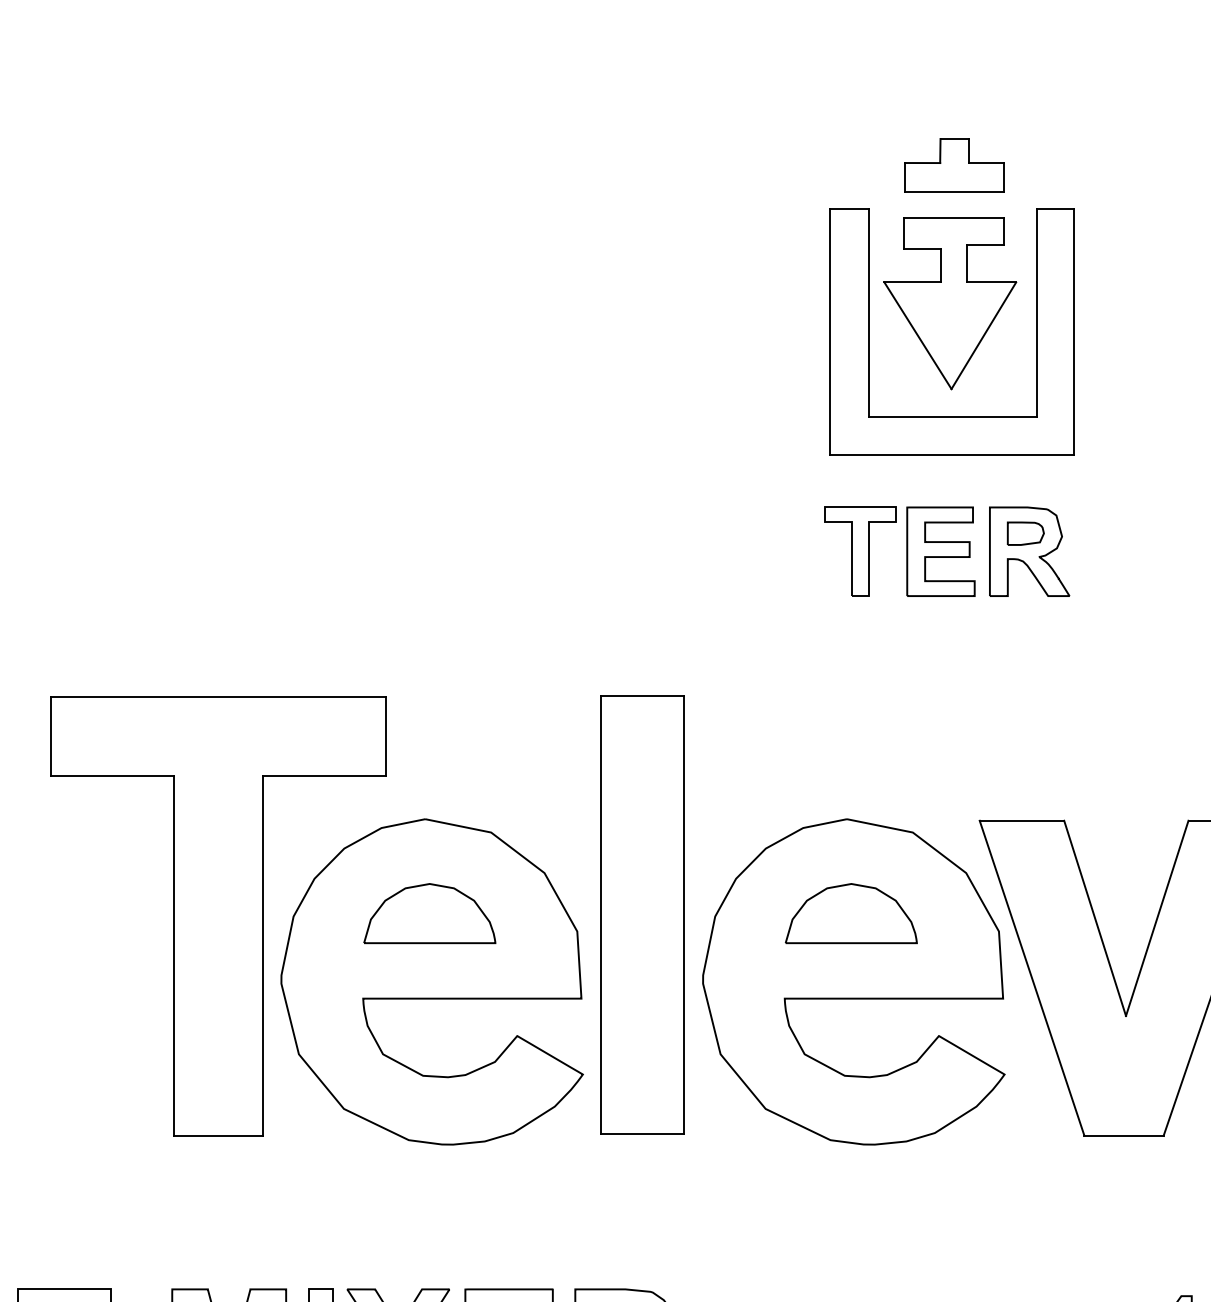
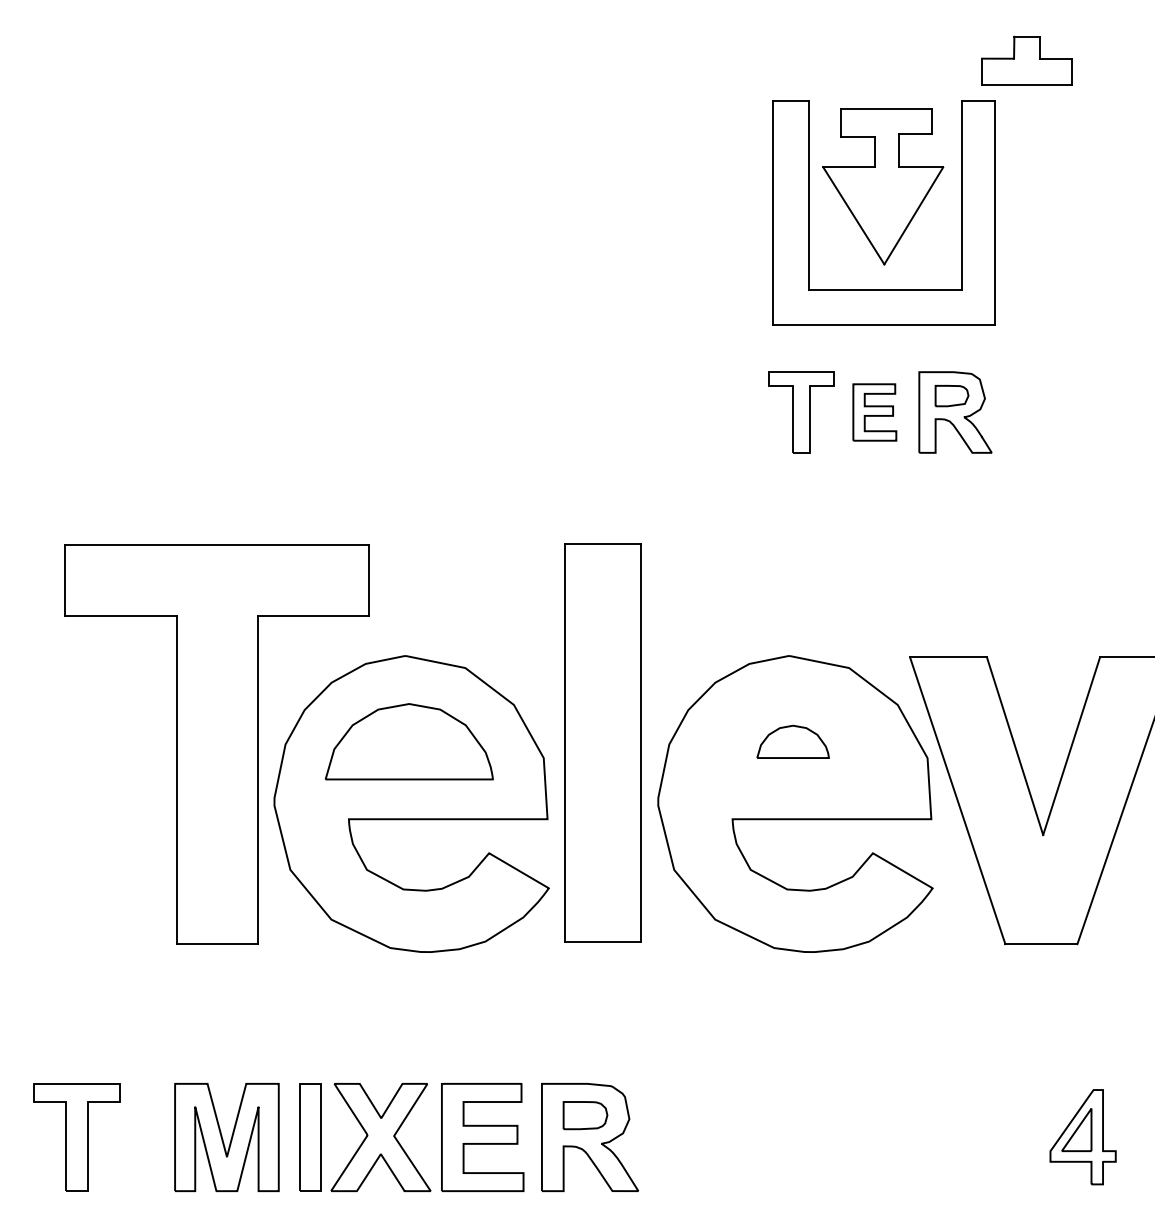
part: (953, 165) -> (1026, 60), moved
part: (940, 551) -> (874, 412), size x0.7
part: (429, 913) -> (409, 741), size x1.4
part: (850, 913) -> (792, 741), size x0.6

